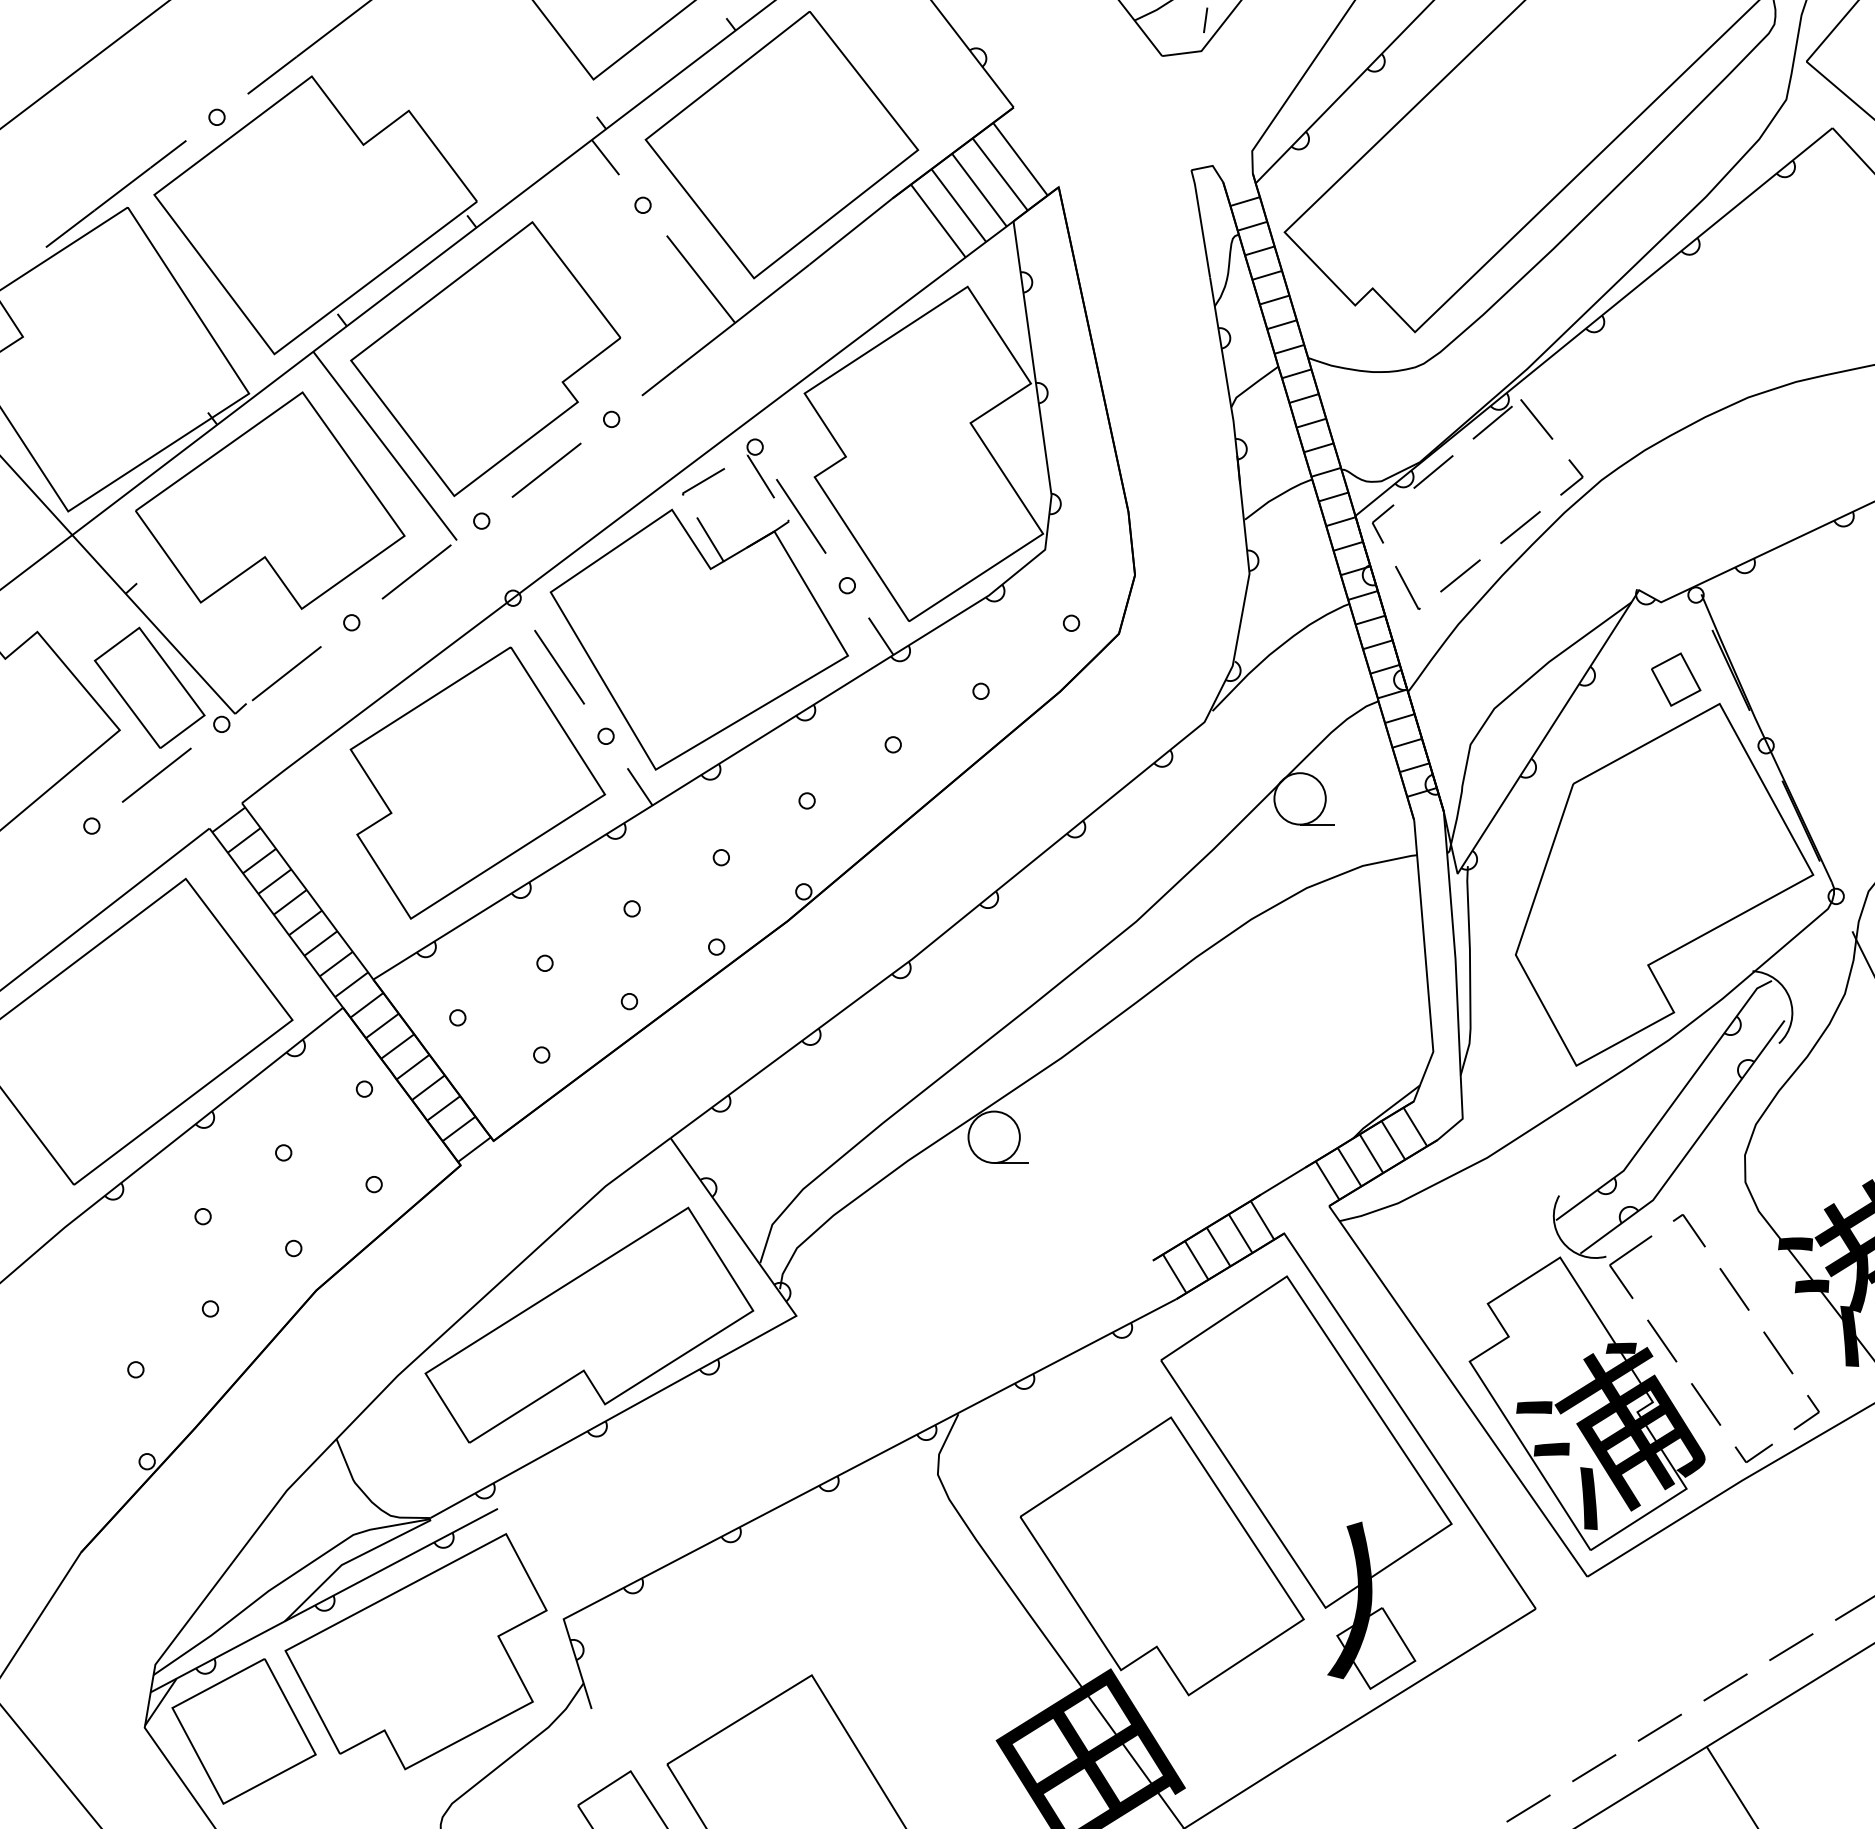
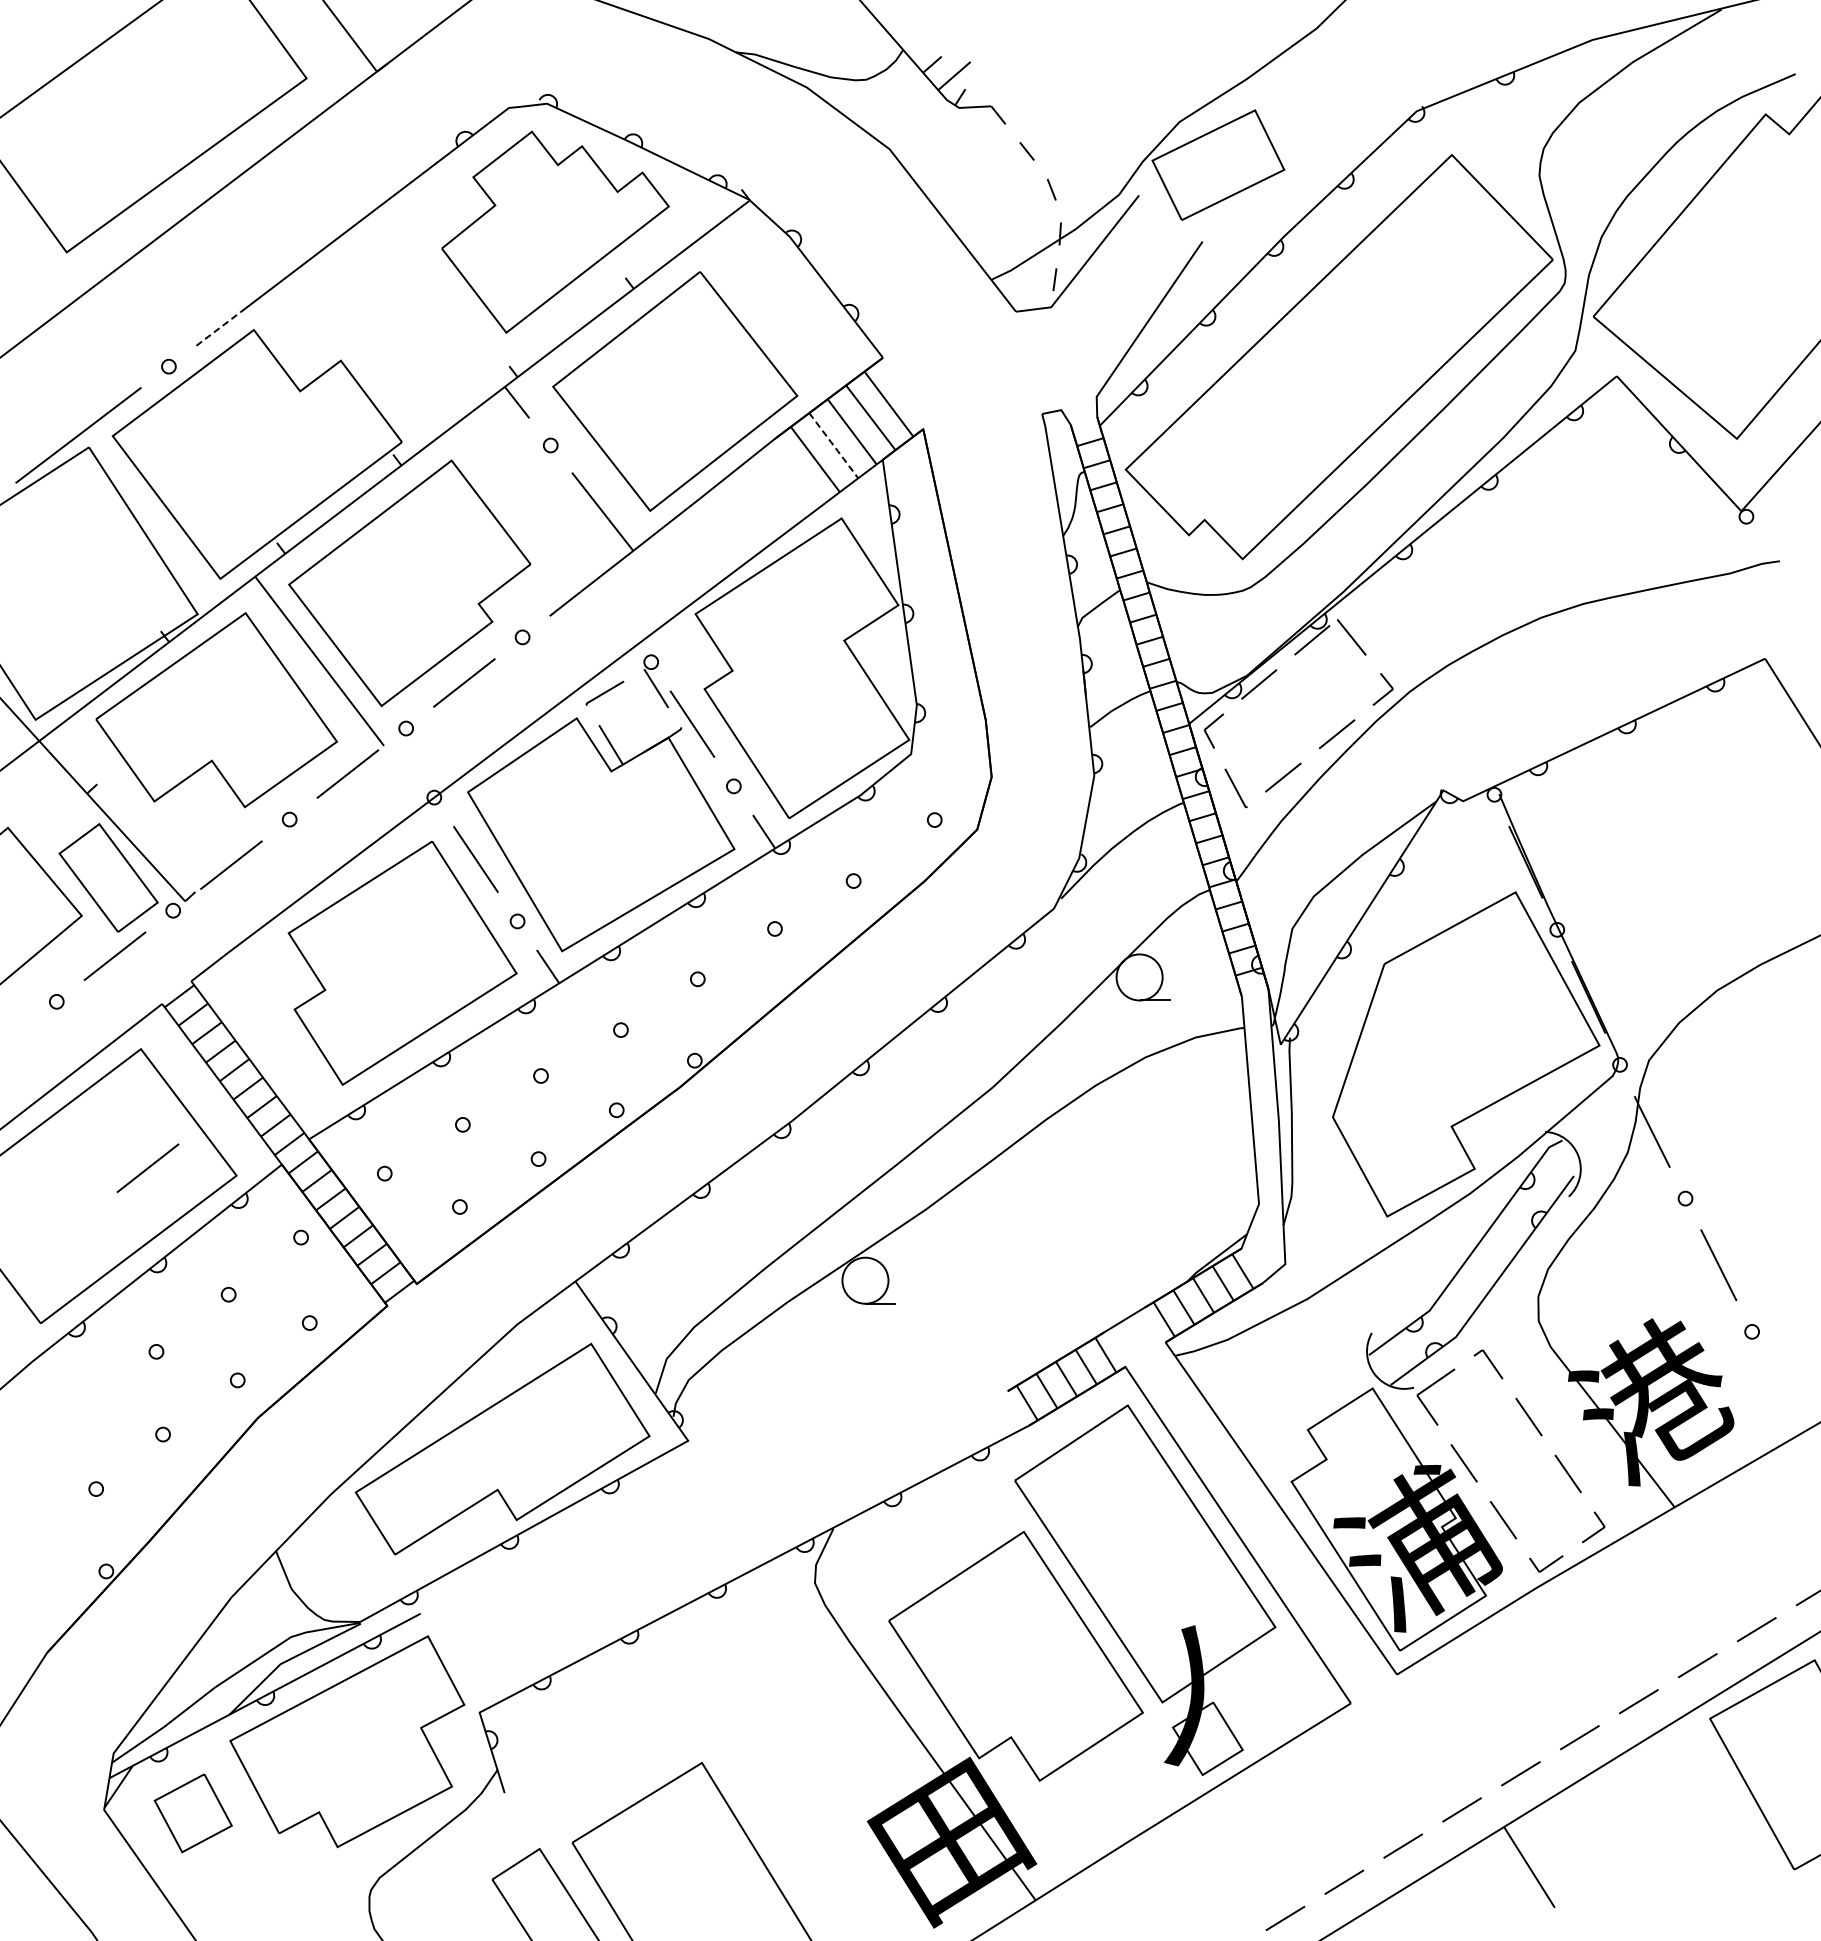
line: (272, 75) -> (218, 329), solid -> dashed
line: (958, 205) -> (833, 445), solid -> dashed
part: (1676, 679) -> (1476, 870), removed
line: (193, 1010) -> (147, 1167), added
part: (244, 1731) -> (193, 1813), size x0.6

